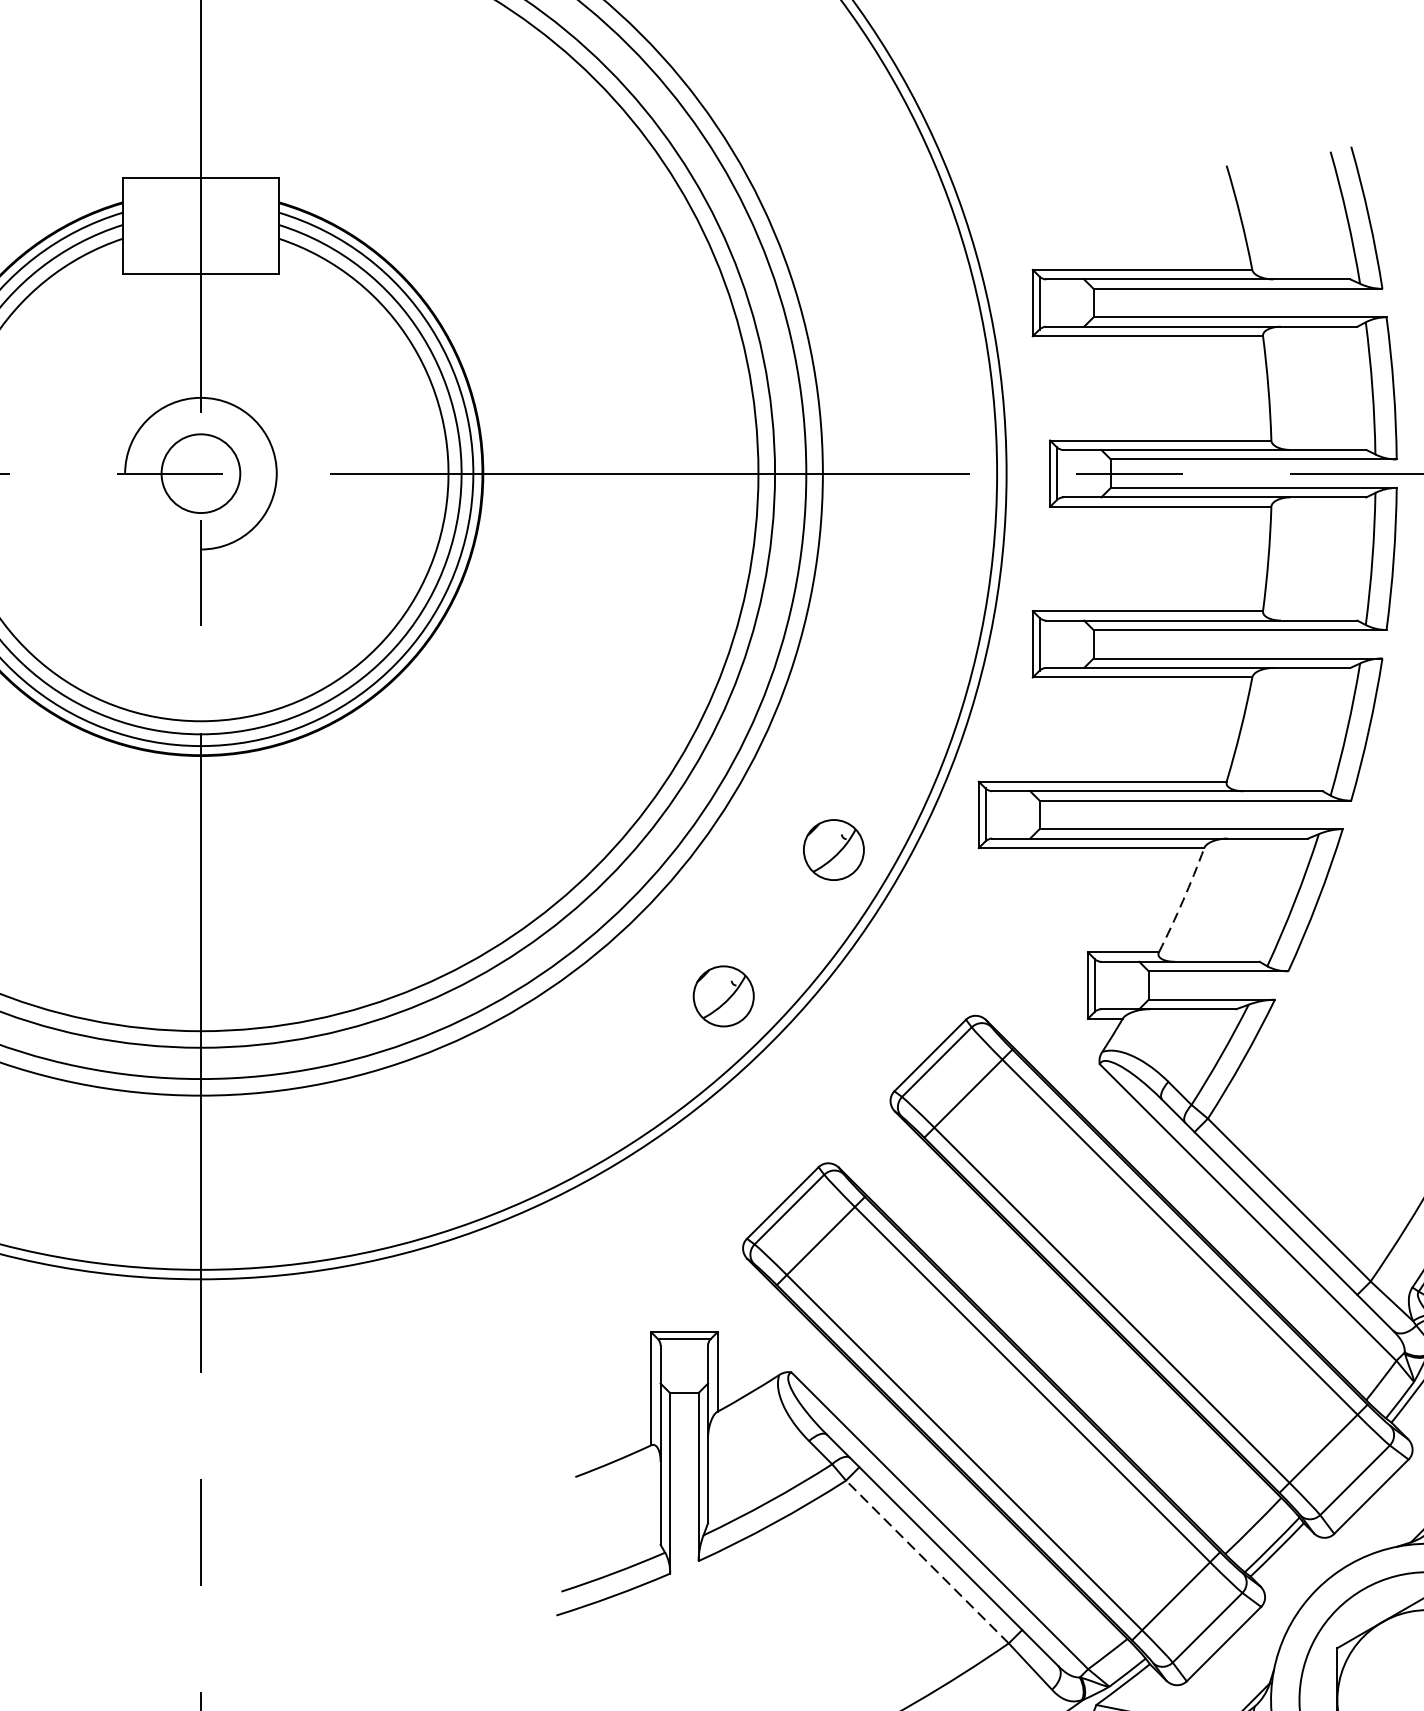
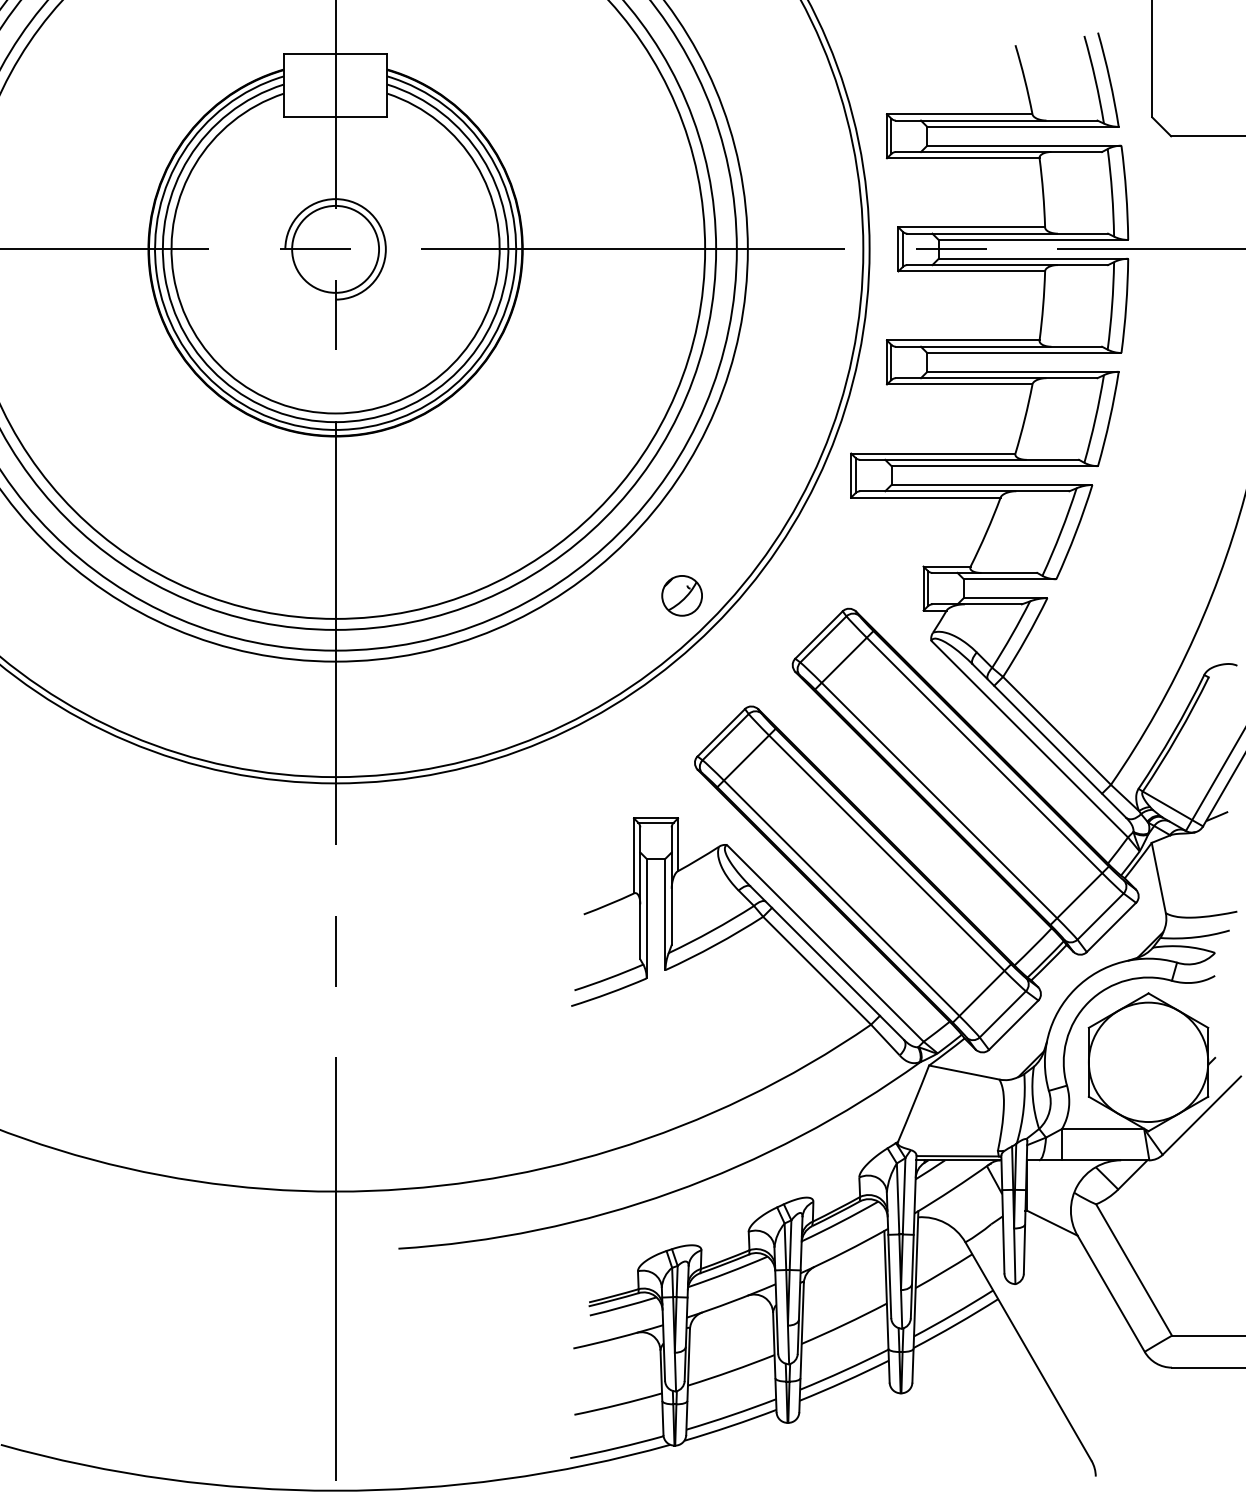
circle: (200, 472) -> (335, 248), size x1.67
part: (832, 849) -> (754, 498), removed
arc: (1182, 900) -> (986, 532), dashed -> solid
line: (926, 1561) -> (816, 970), dashed -> solid

